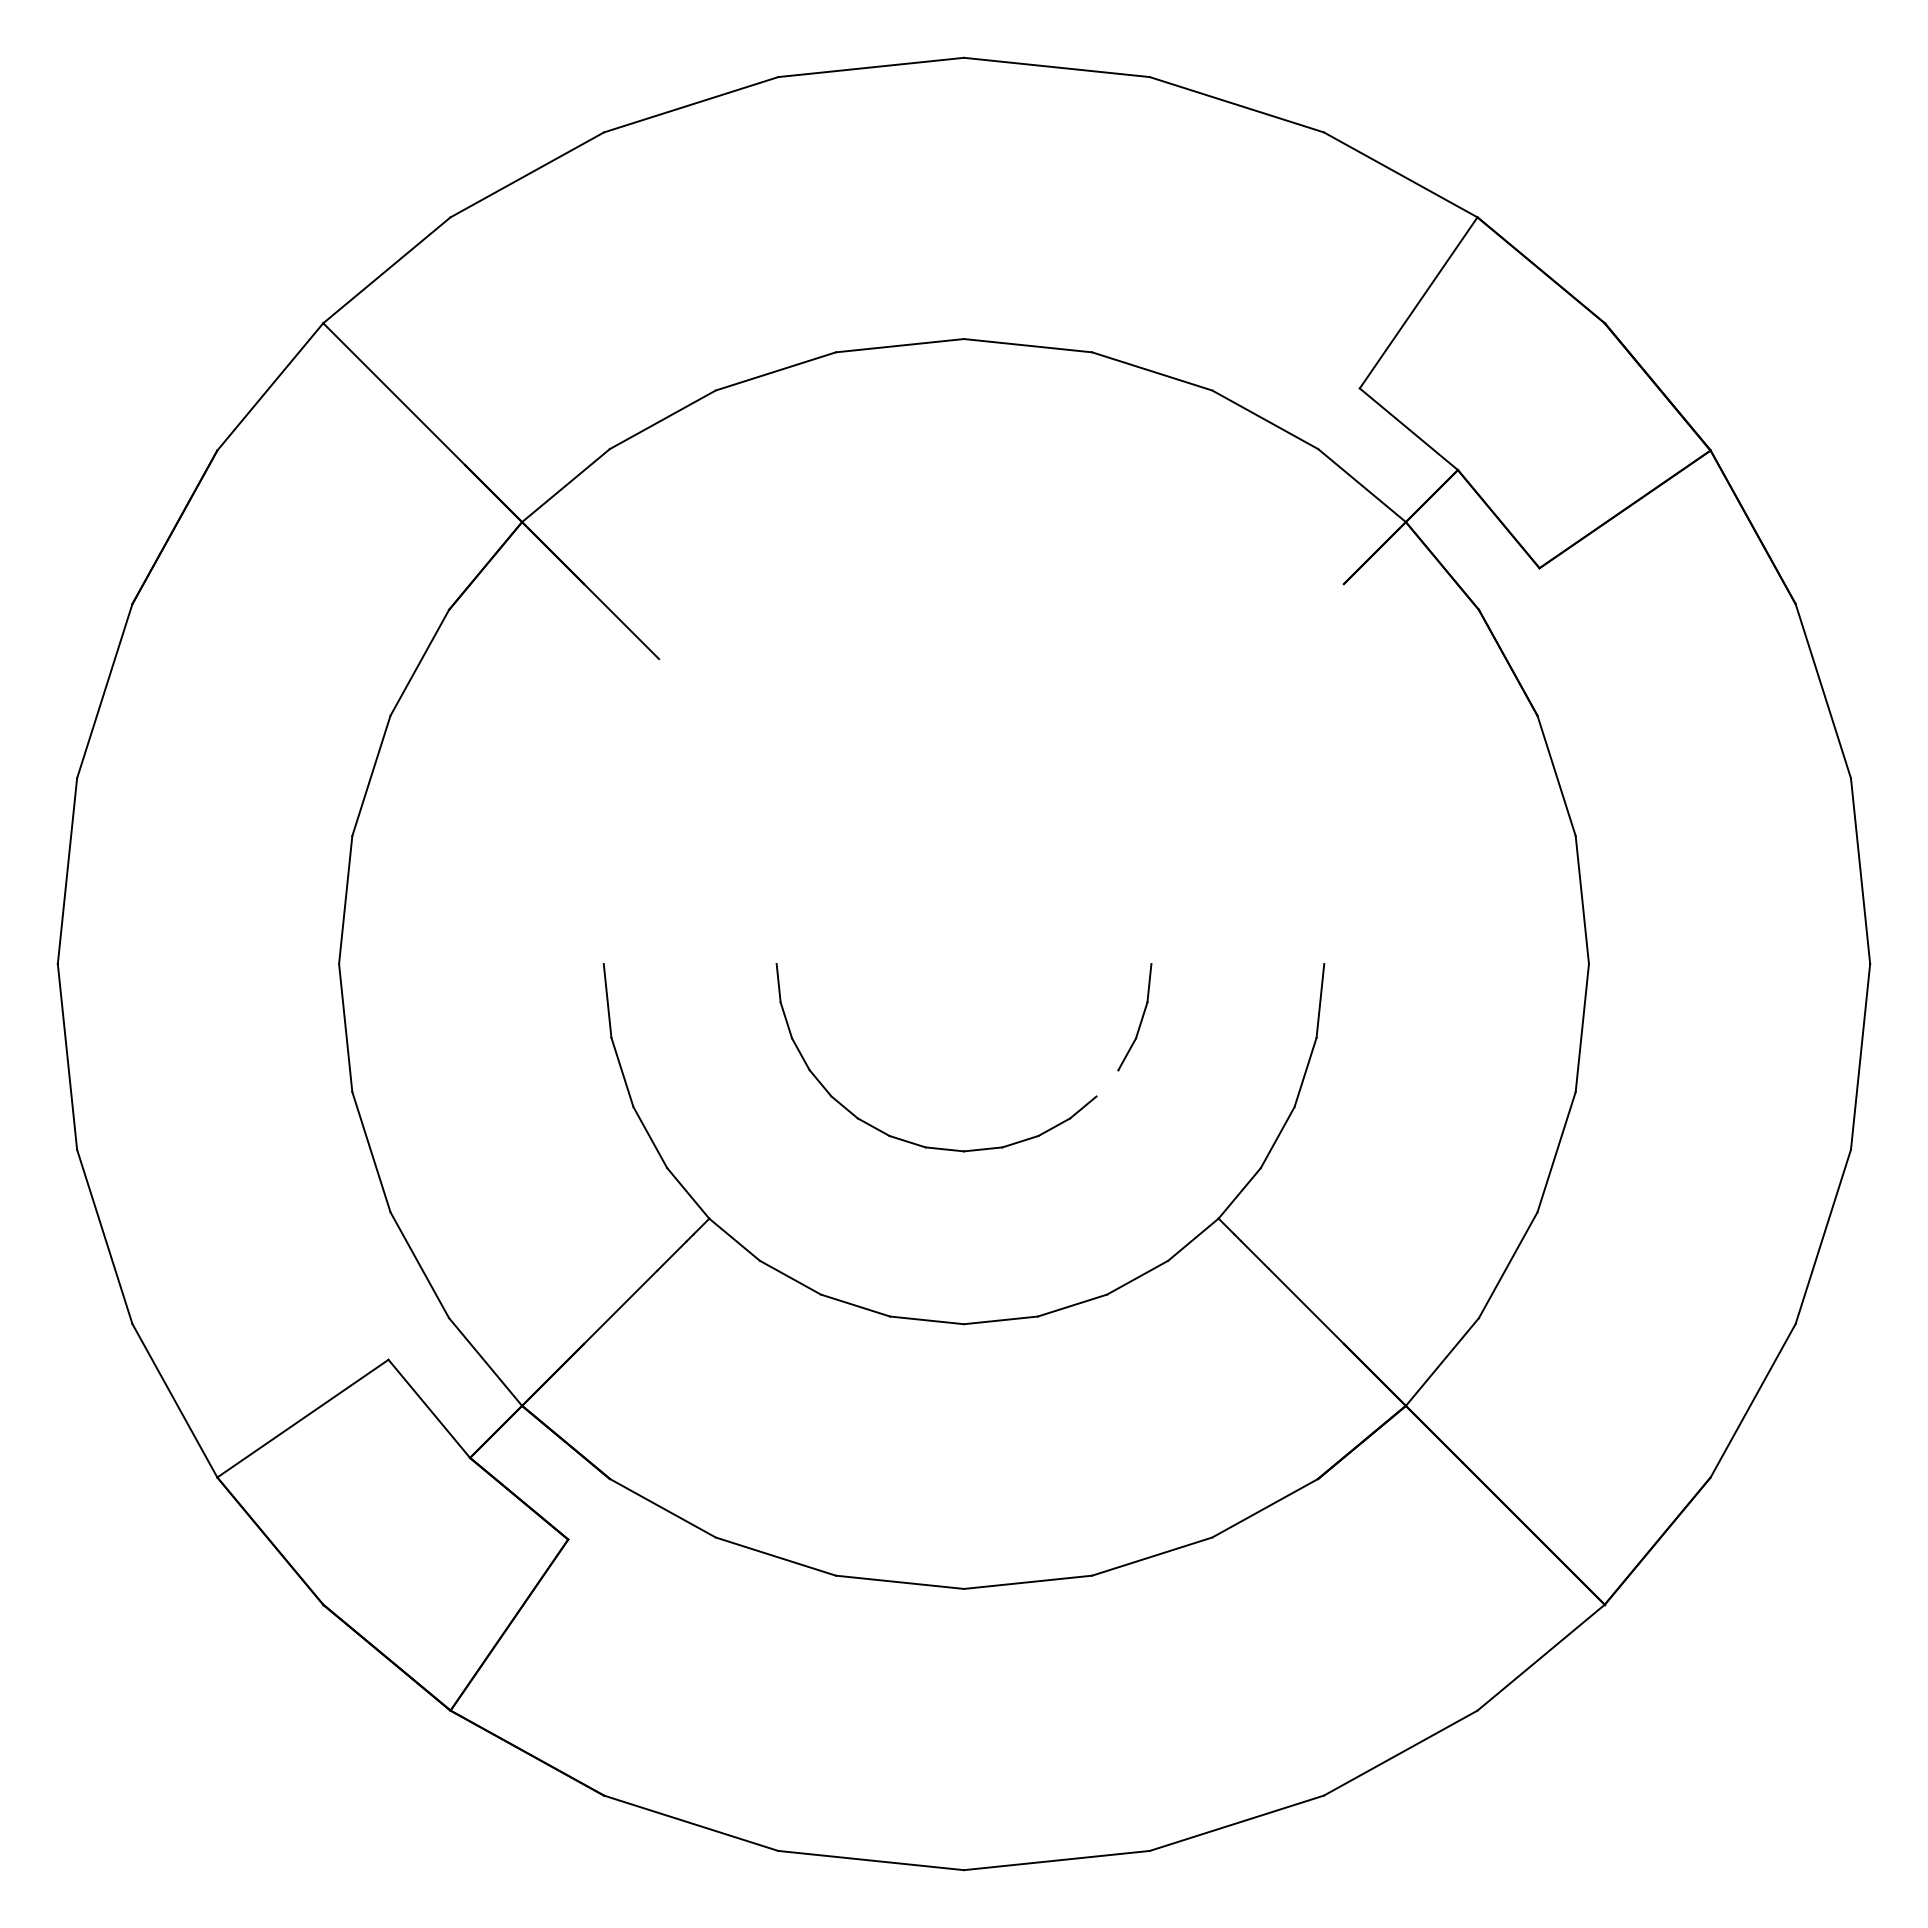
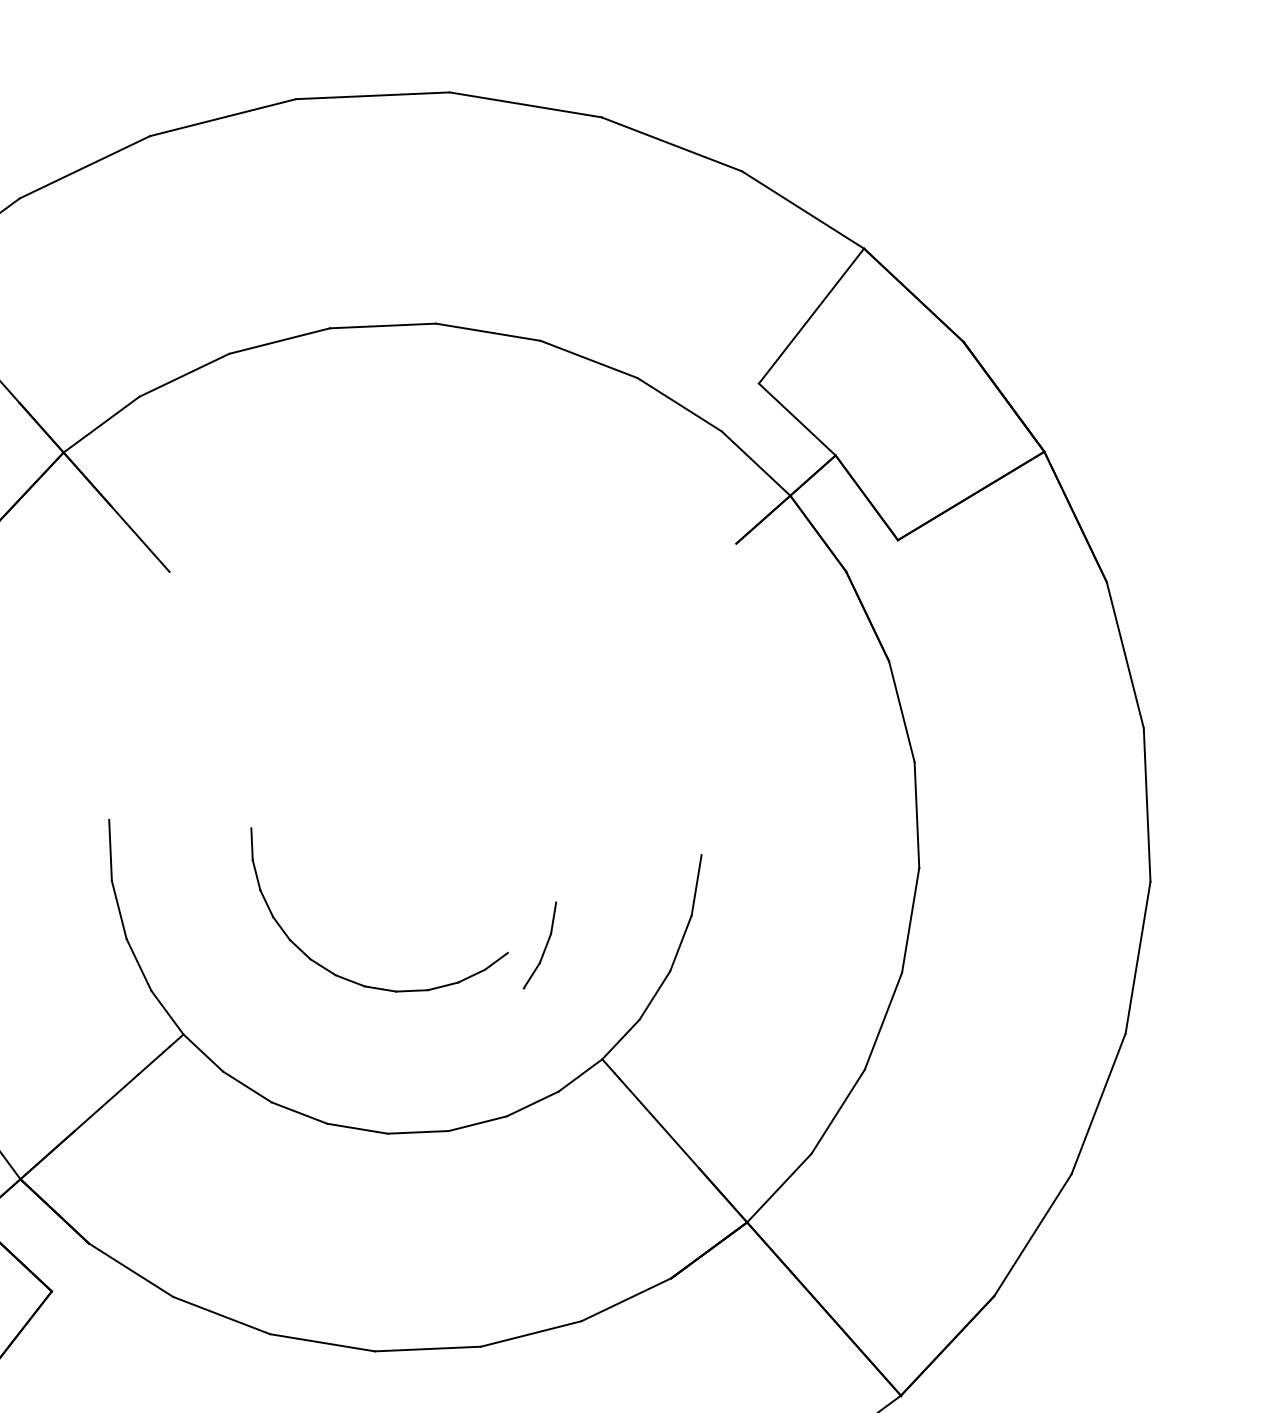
part: (1140, 1020) -> (544, 948), moved

